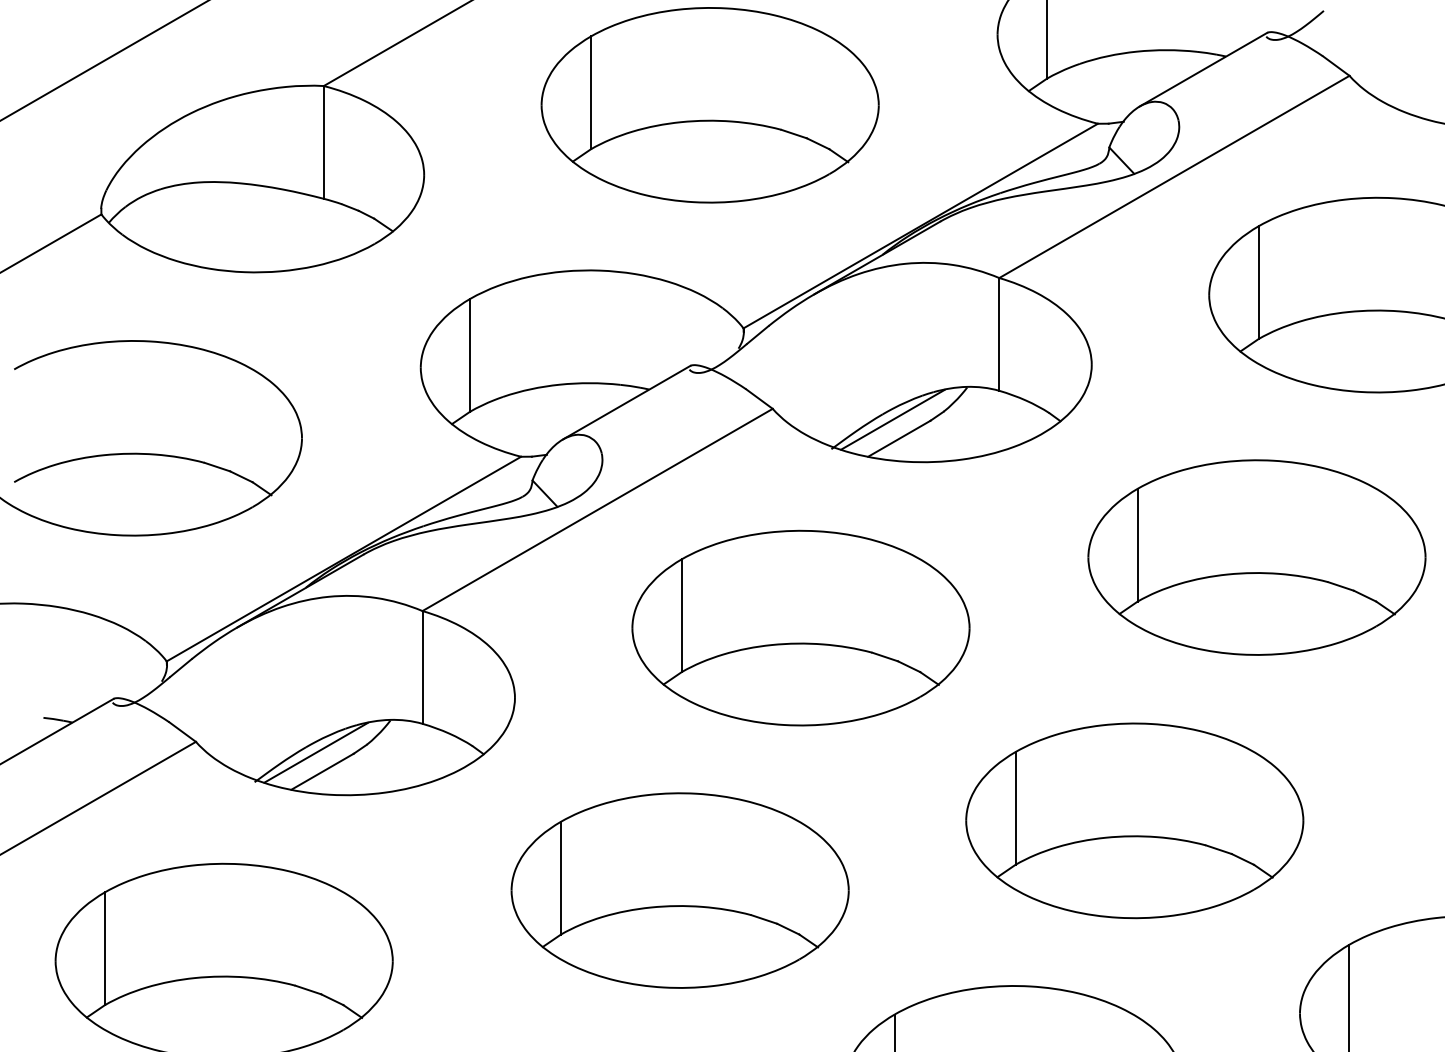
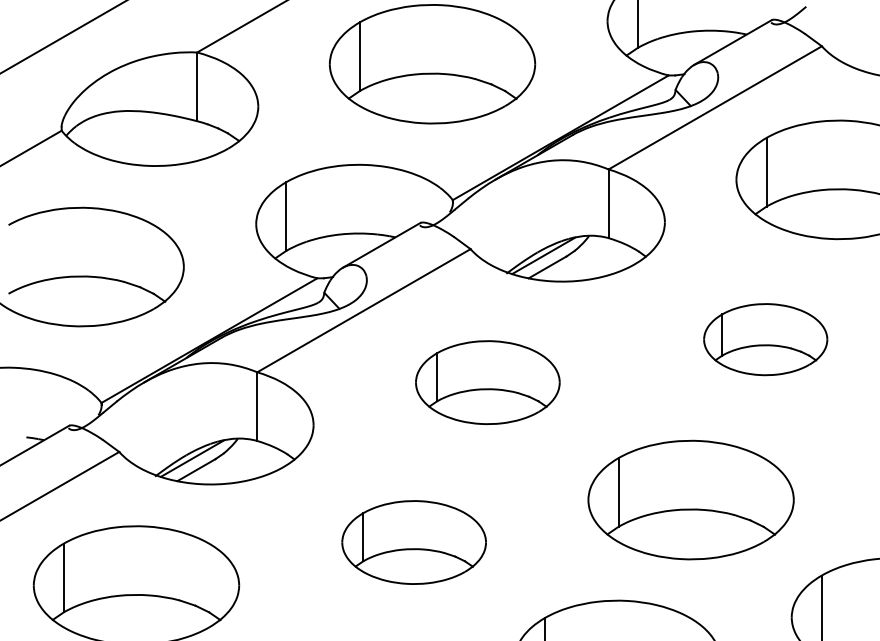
part: (1256, 557) -> (765, 339), size x0.6
part: (800, 627) -> (487, 382), size x0.7
part: (678, 890) -> (413, 542), size x0.7

